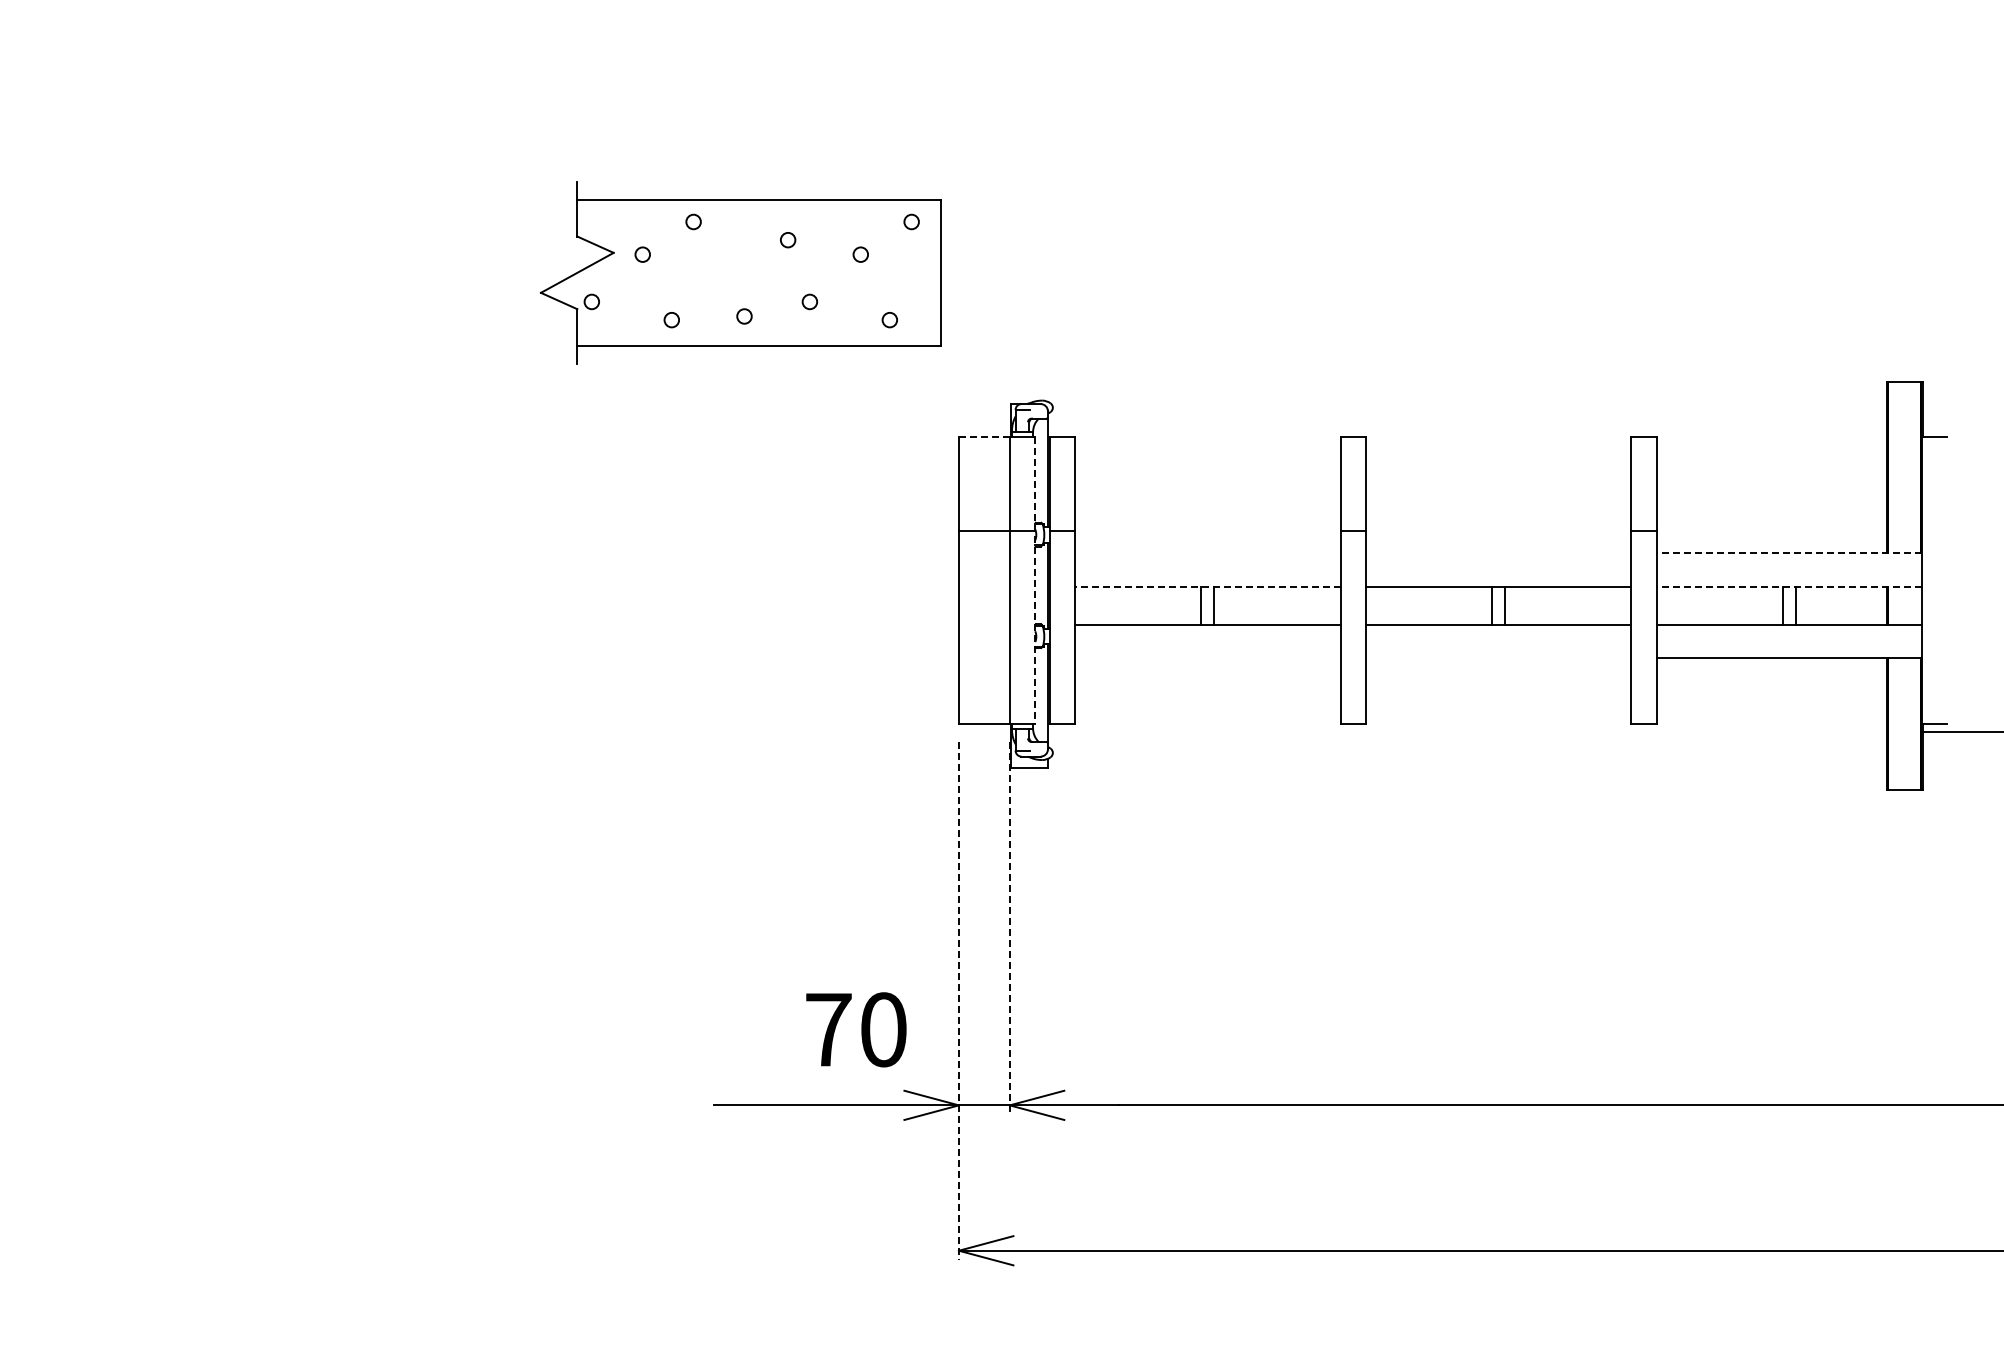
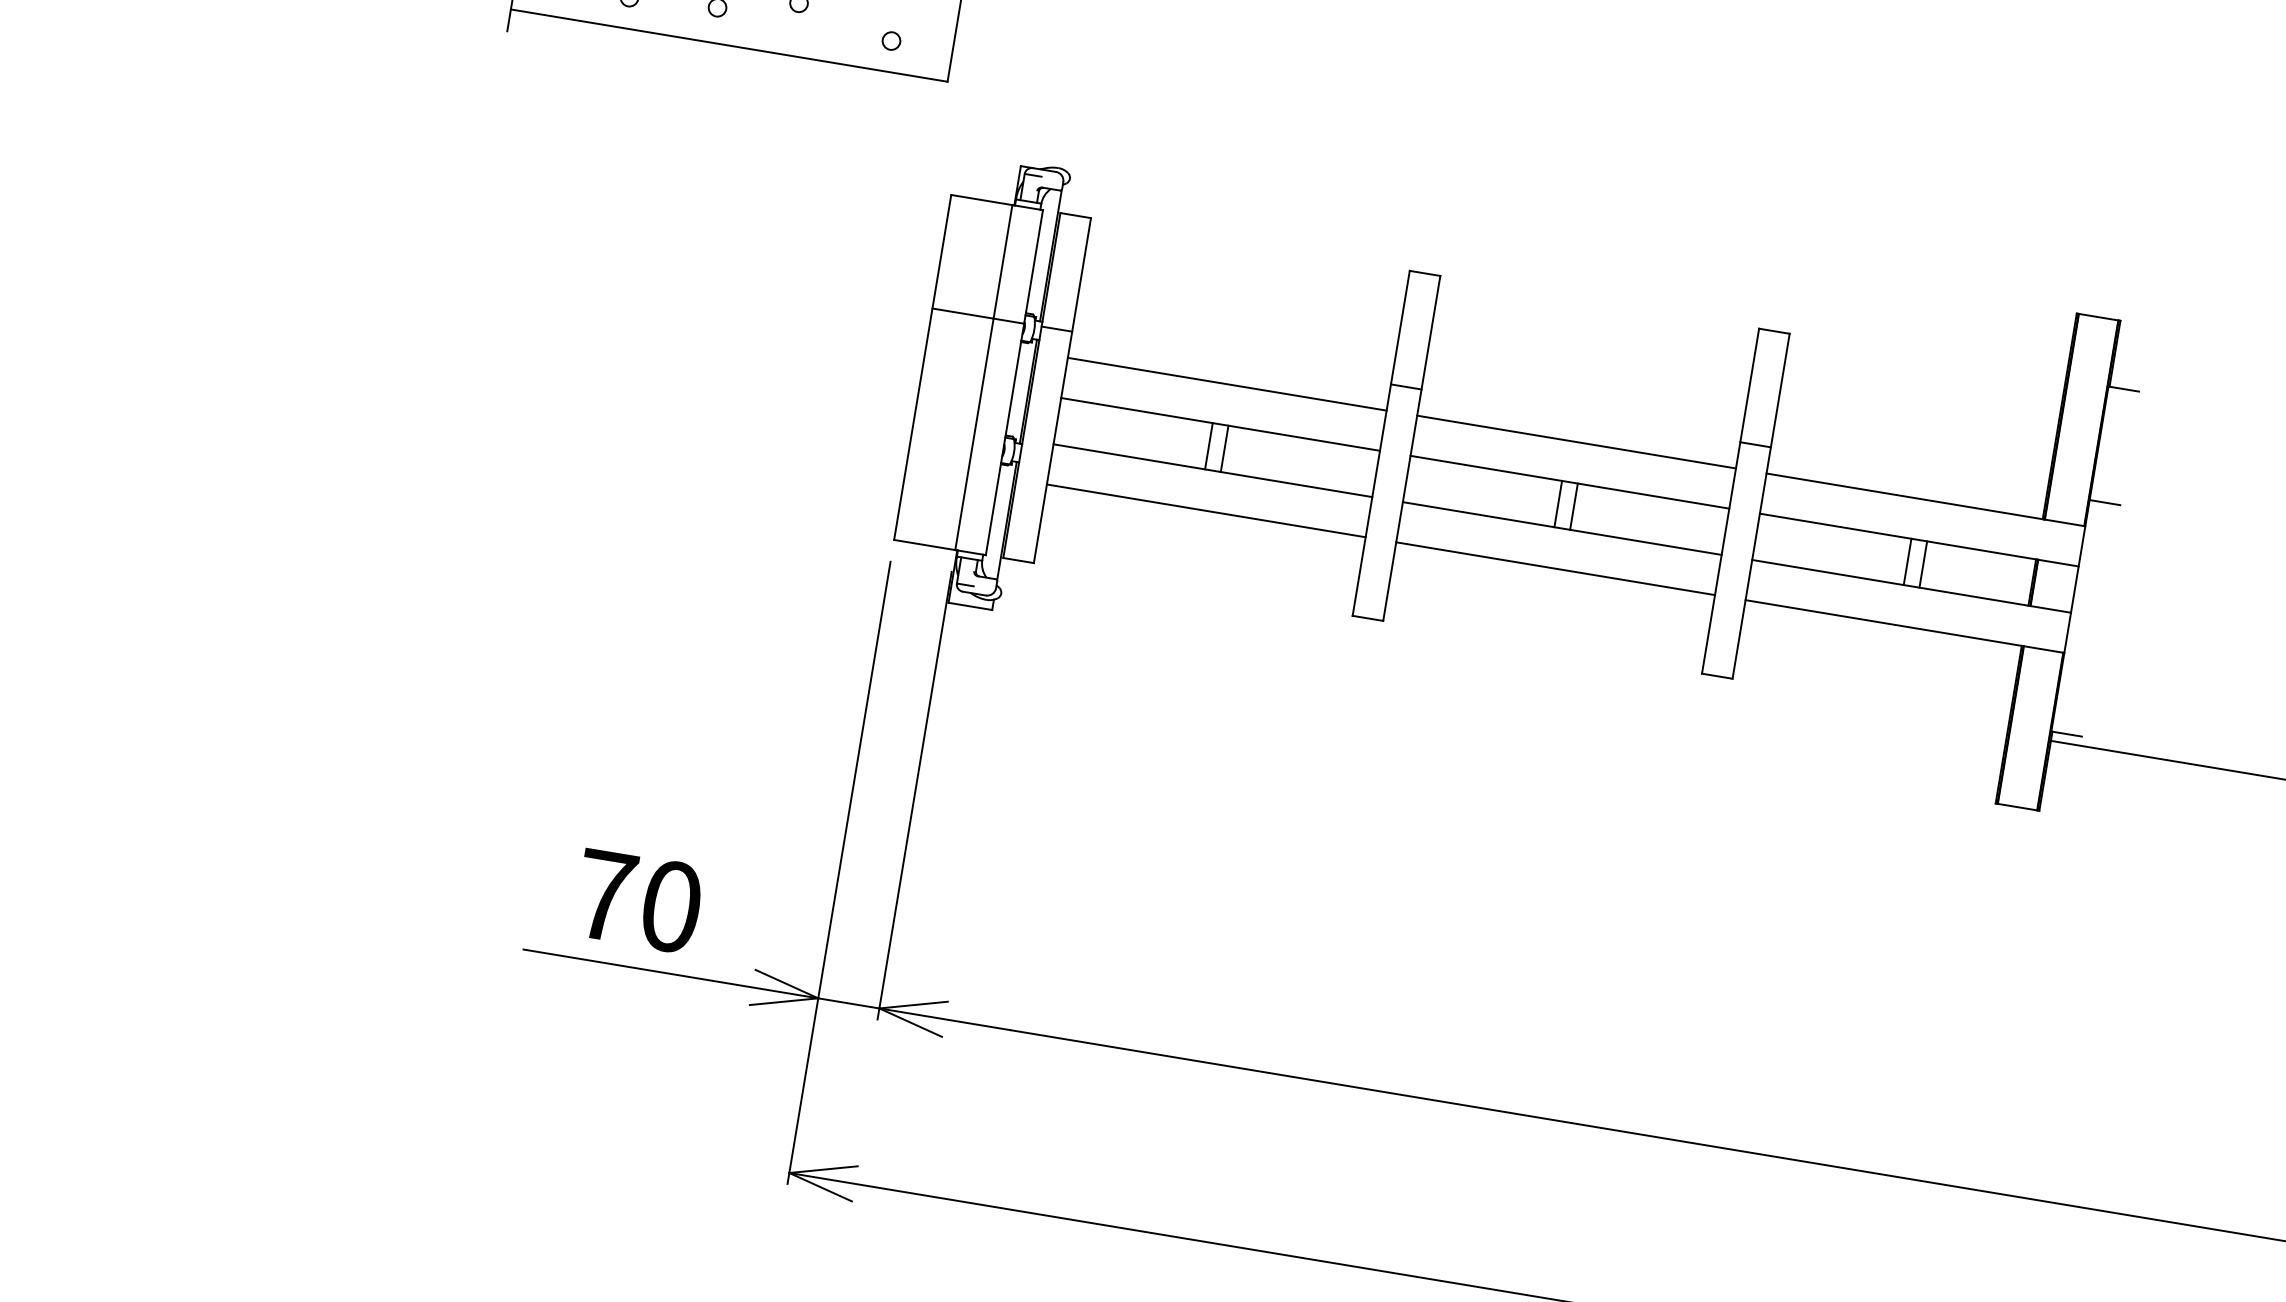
line: (983, 436) -> (980, 199), dashed -> solid
line: (1934, 531) -> (2104, 502), added
line: (1207, 553) -> (1226, 384), added
line: (1498, 553) -> (1576, 442), added
line: (1789, 553) -> (1926, 500), dashed -> solid
line: (1035, 580) -> (1014, 382), dashed -> solid
line: (1207, 586) -> (1220, 424), dashed -> solid
line: (1789, 586) -> (1919, 540), dashed -> solid
line: (1207, 658) -> (1205, 510), added
line: (1498, 658) -> (1555, 568), added
line: (1009, 928) -> (914, 795), dashed -> solid
line: (958, 1000) -> (838, 872), dashed -> solid
text: (856, 1029) -> (638, 900), moved

